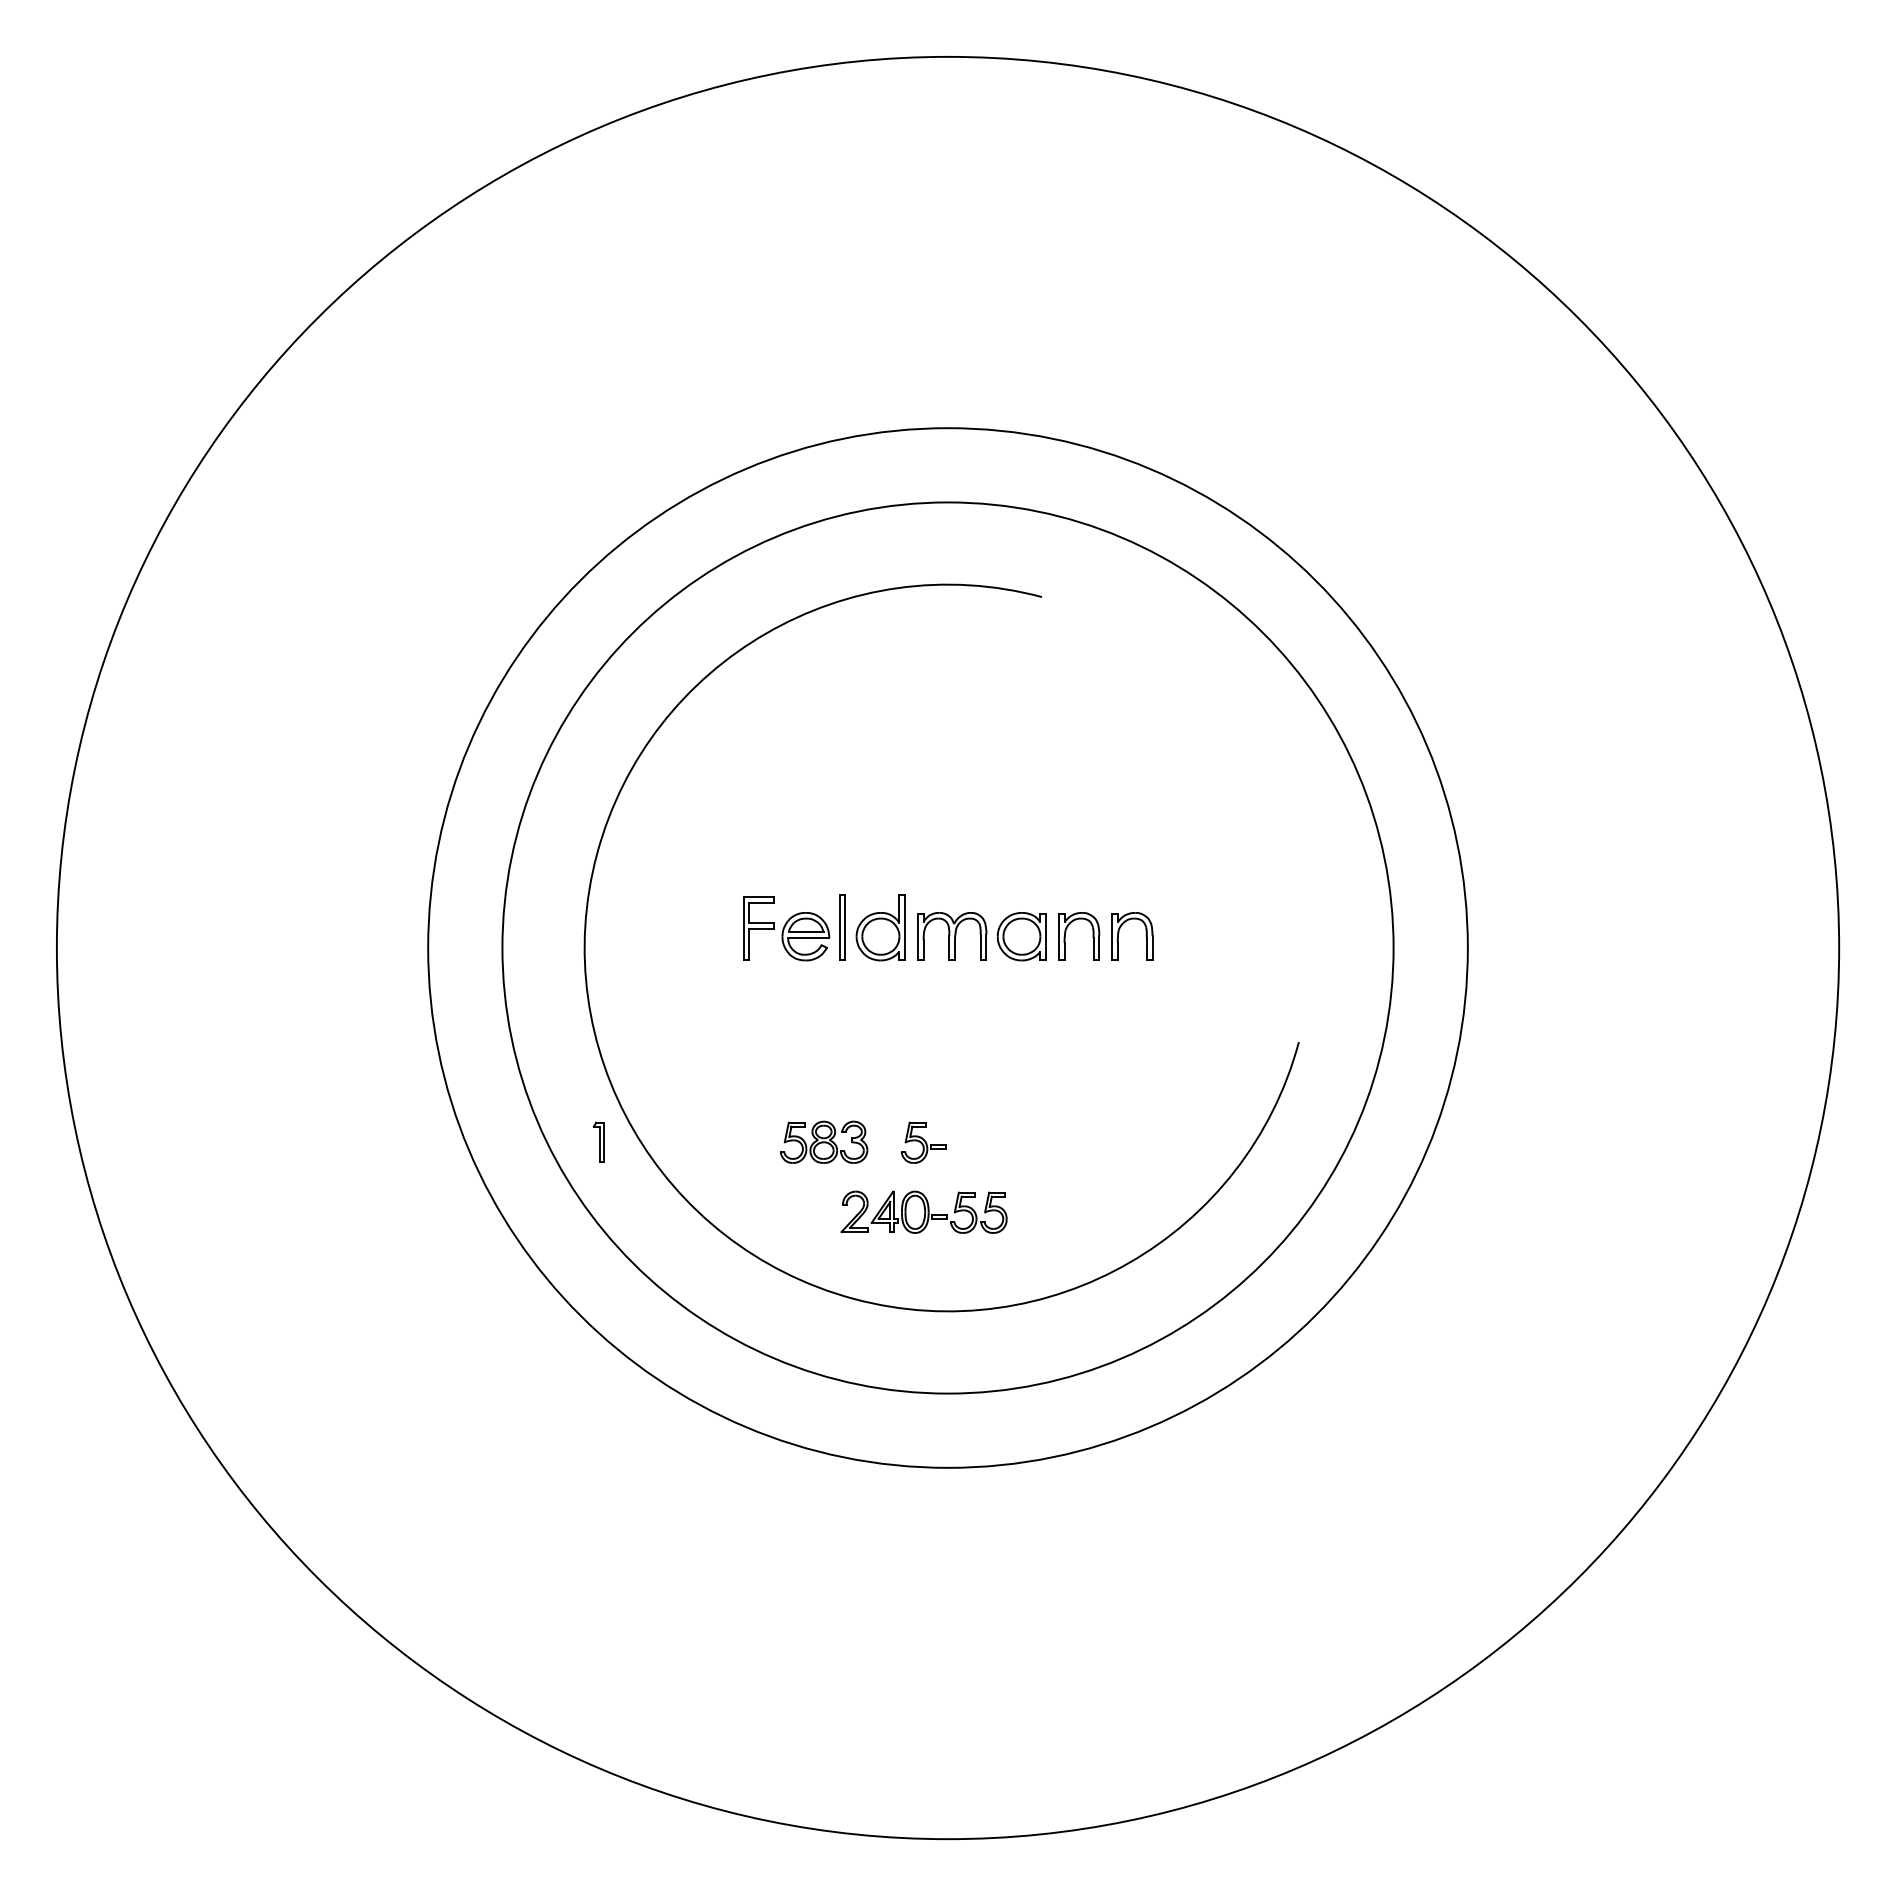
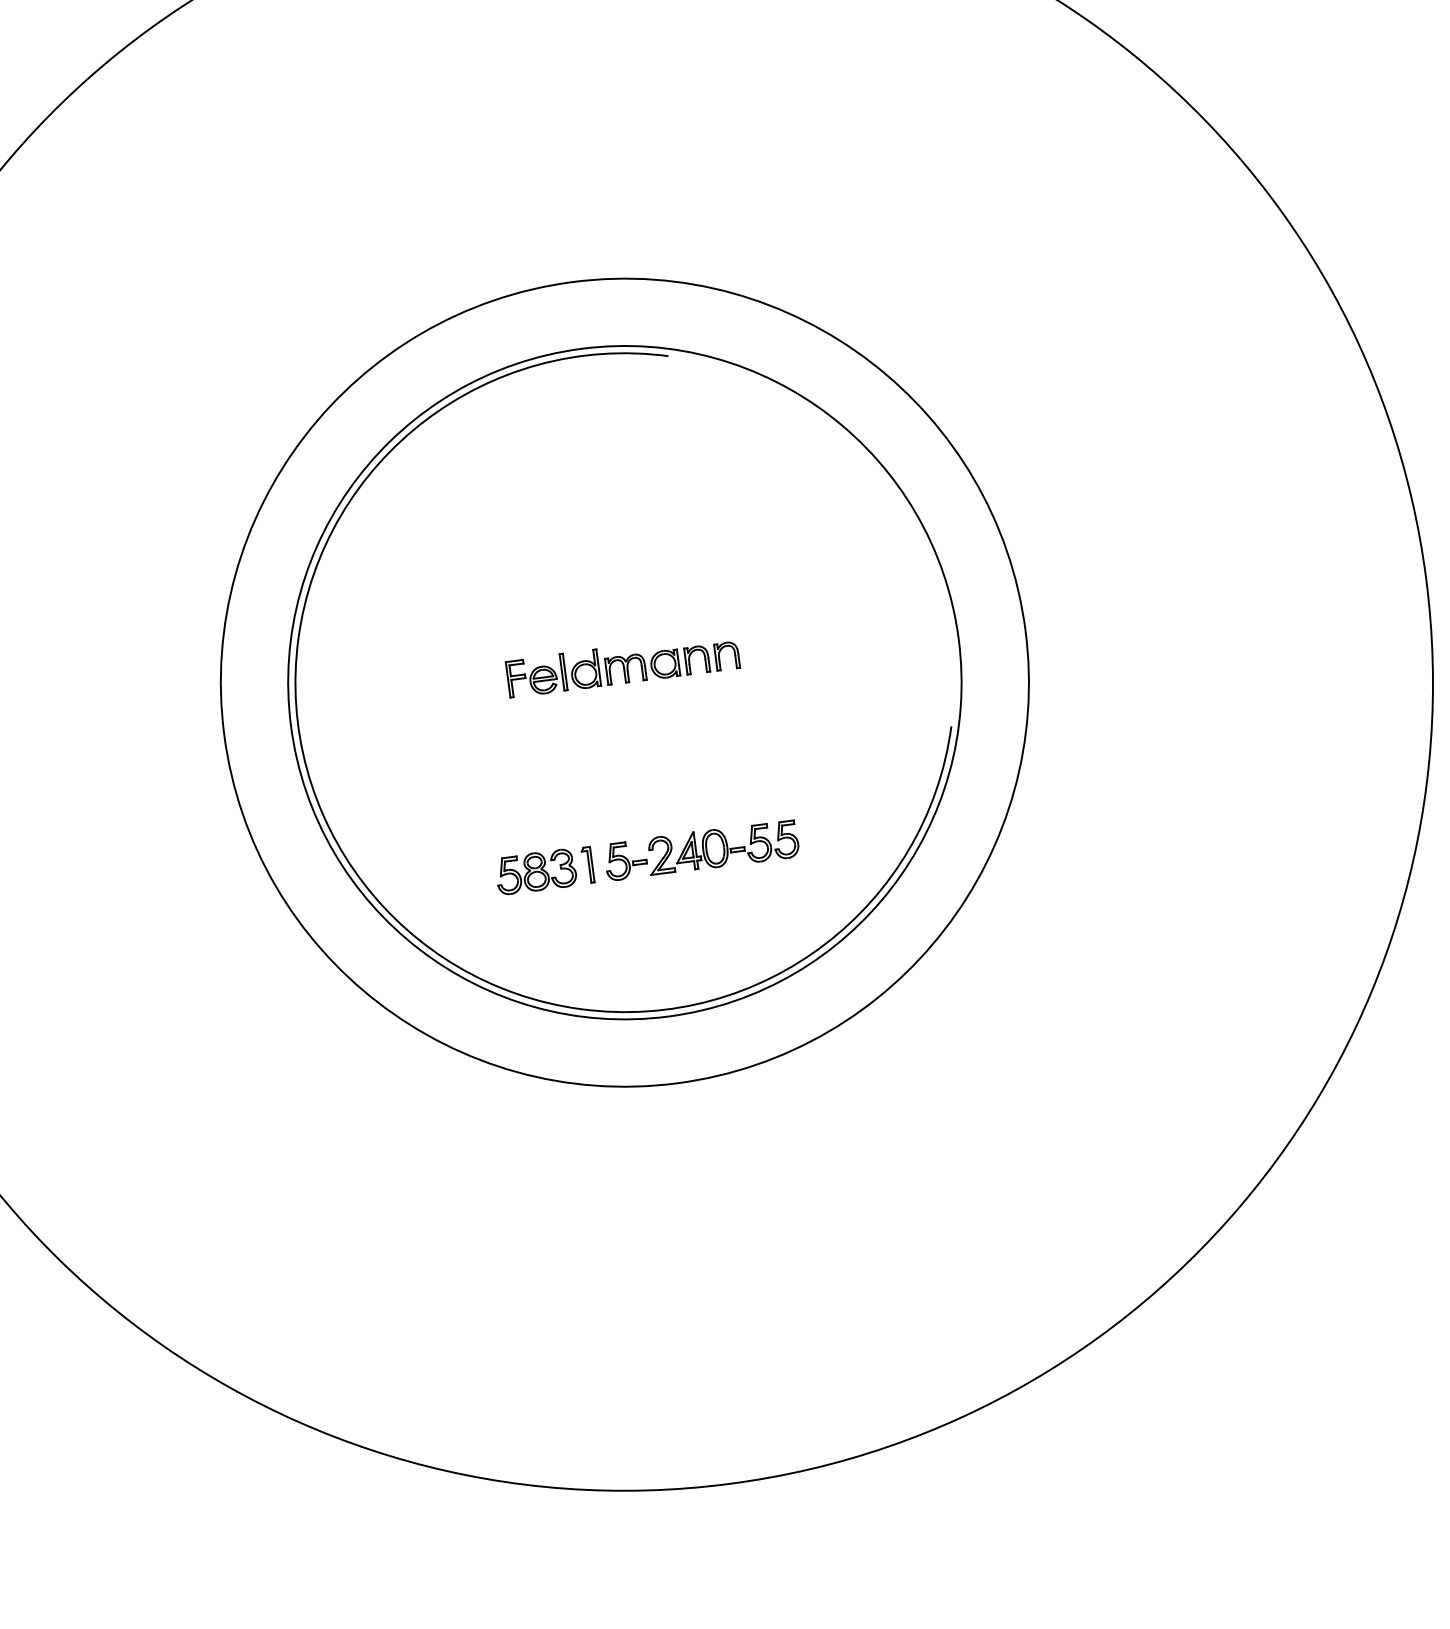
part: (948, 928) -> (623, 665), size x0.62
circle: (947, 947) -> (624, 682), size x0.71
part: (598, 1141) -> (587, 864), moved
part: (923, 1211) -> (722, 846), moved

